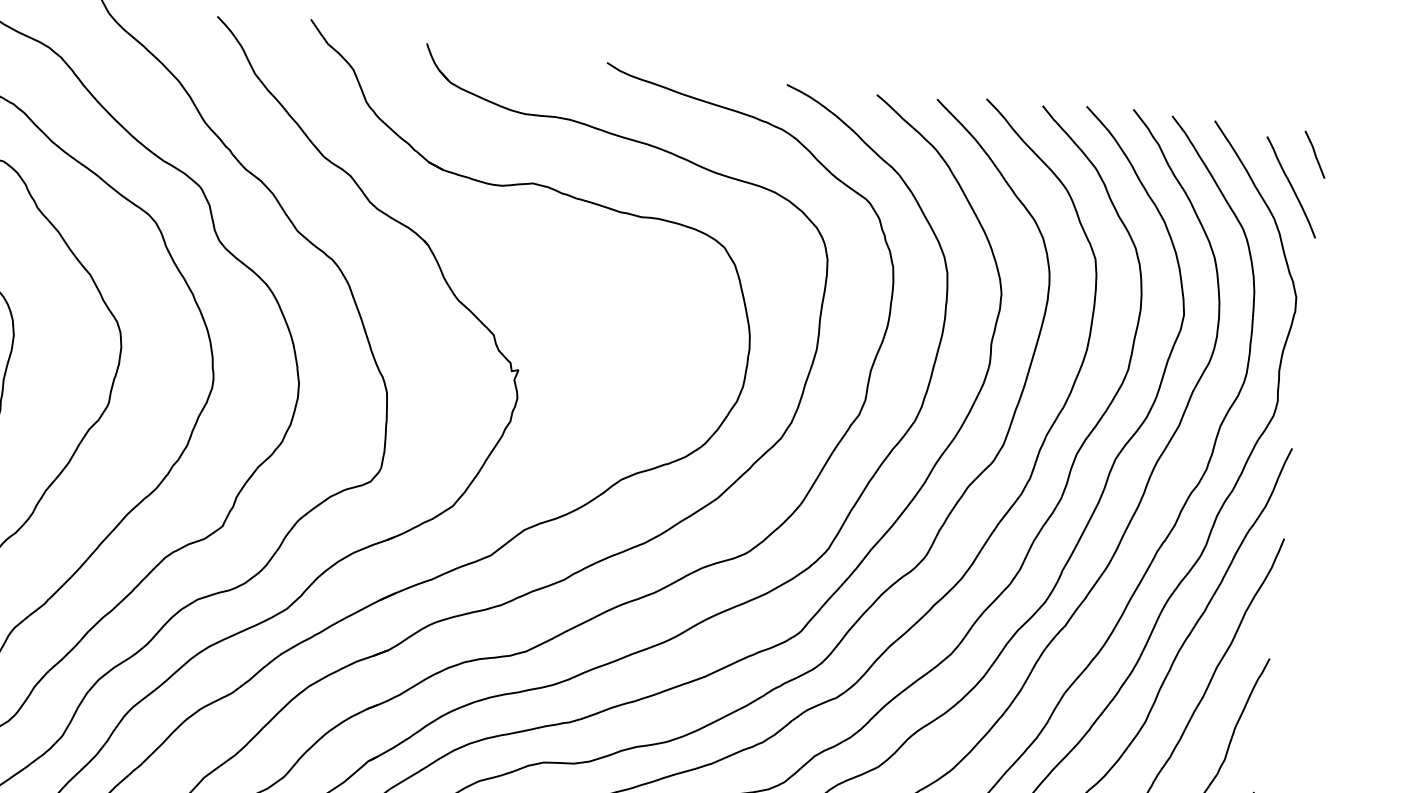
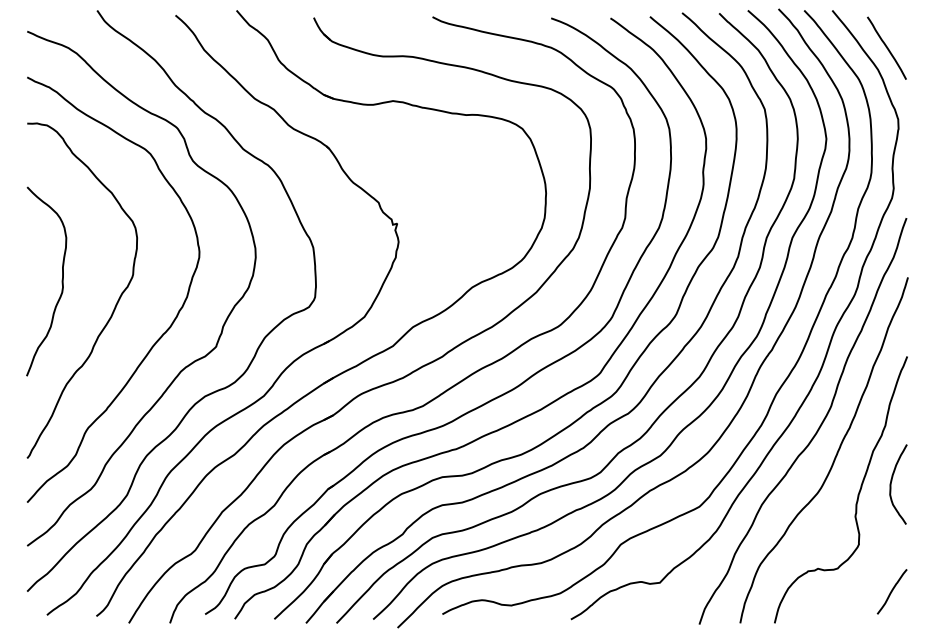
line: (1314, 154) -> (899, 25), removed

